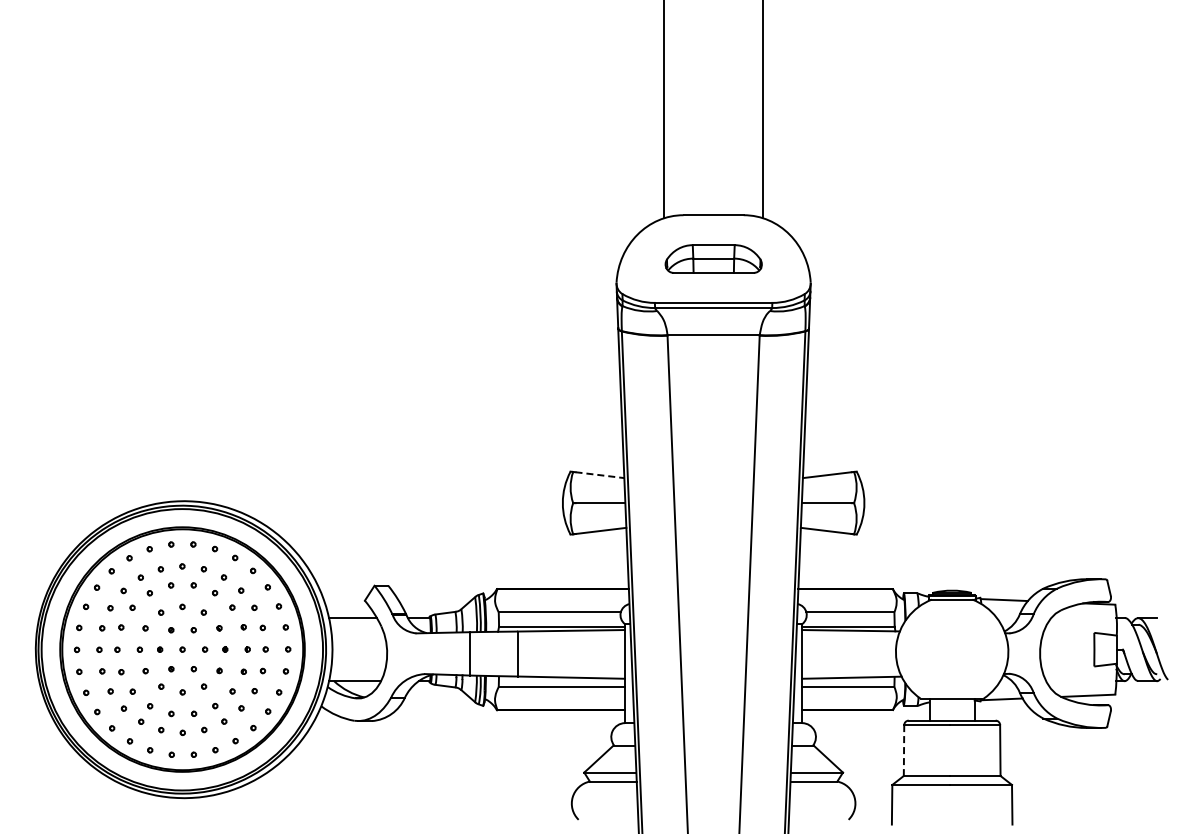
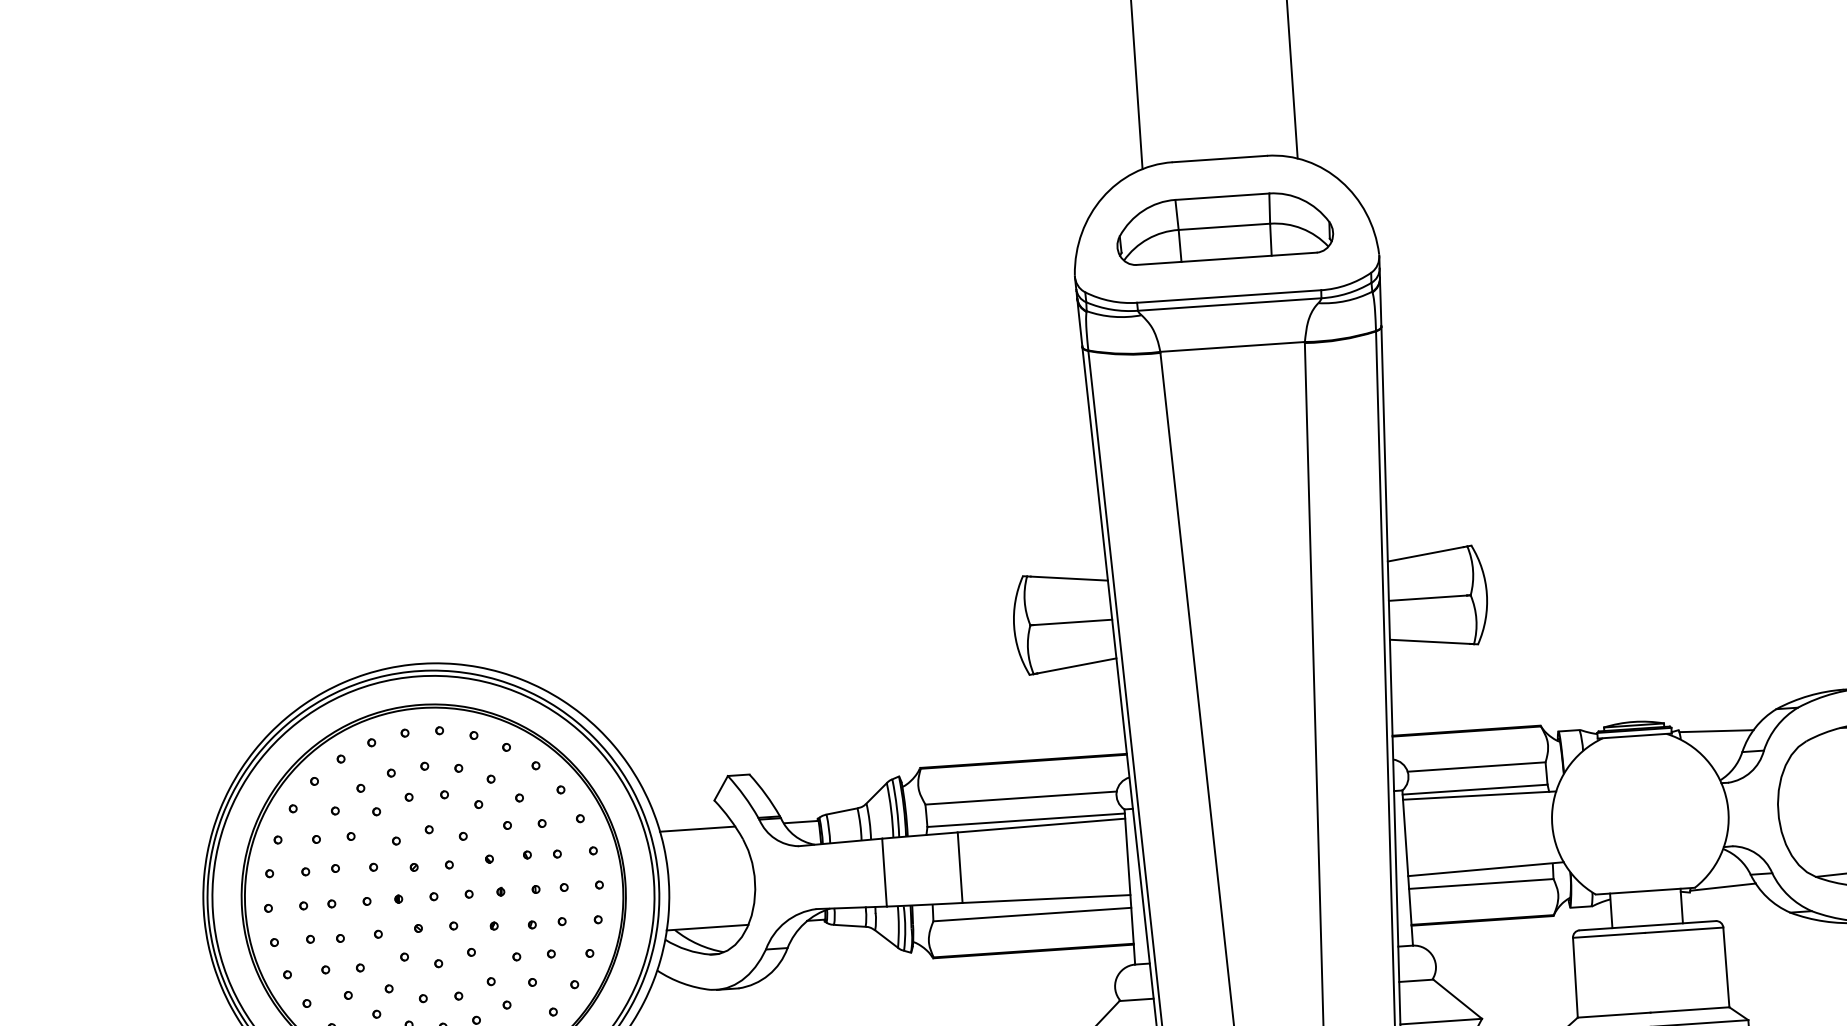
part: (713, 258) -> (1224, 226), size x1.43
line: (599, 475) -> (1068, 579), dashed -> solid
line: (904, 751) -> (1576, 979), dashed -> solid

